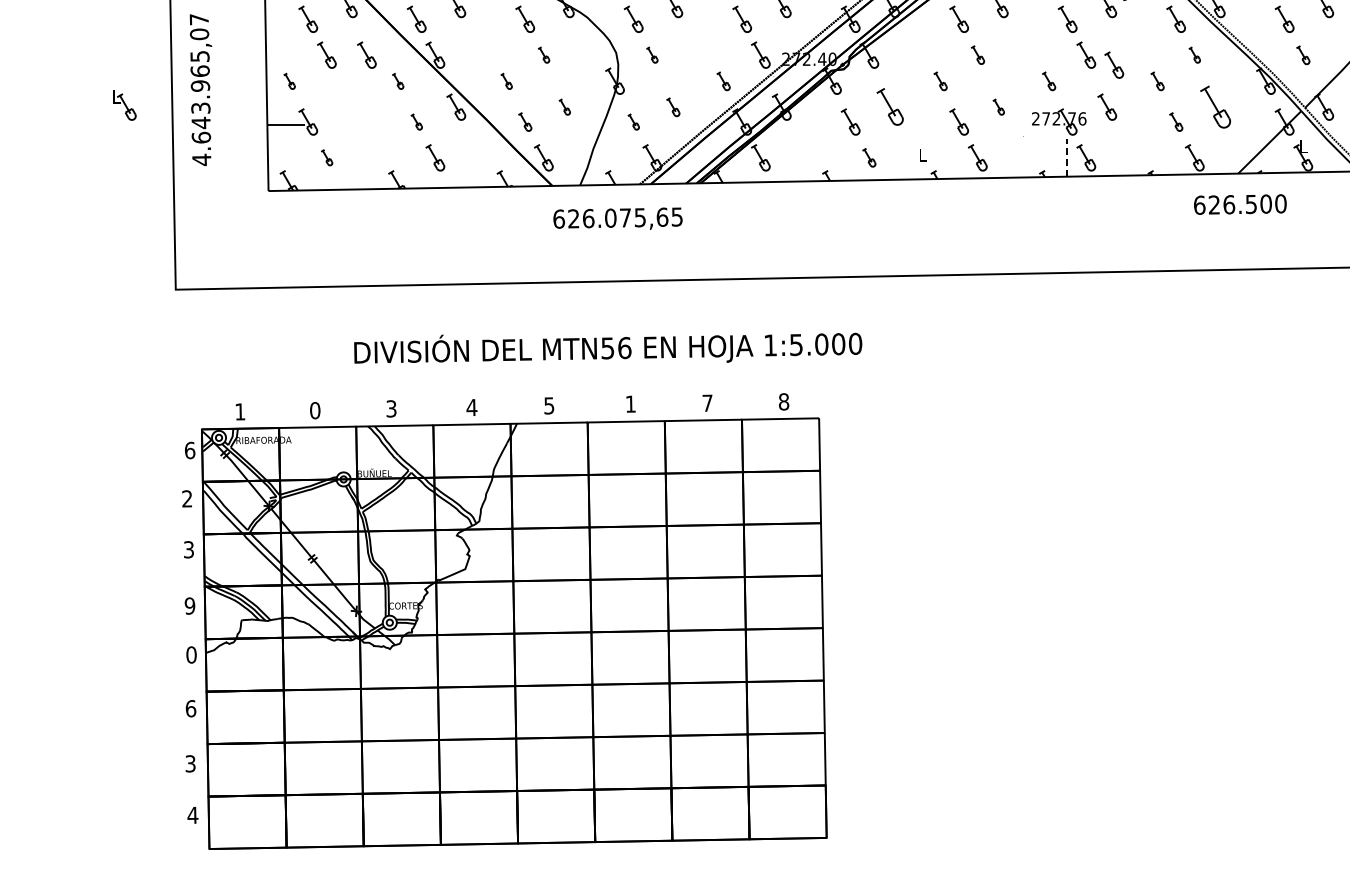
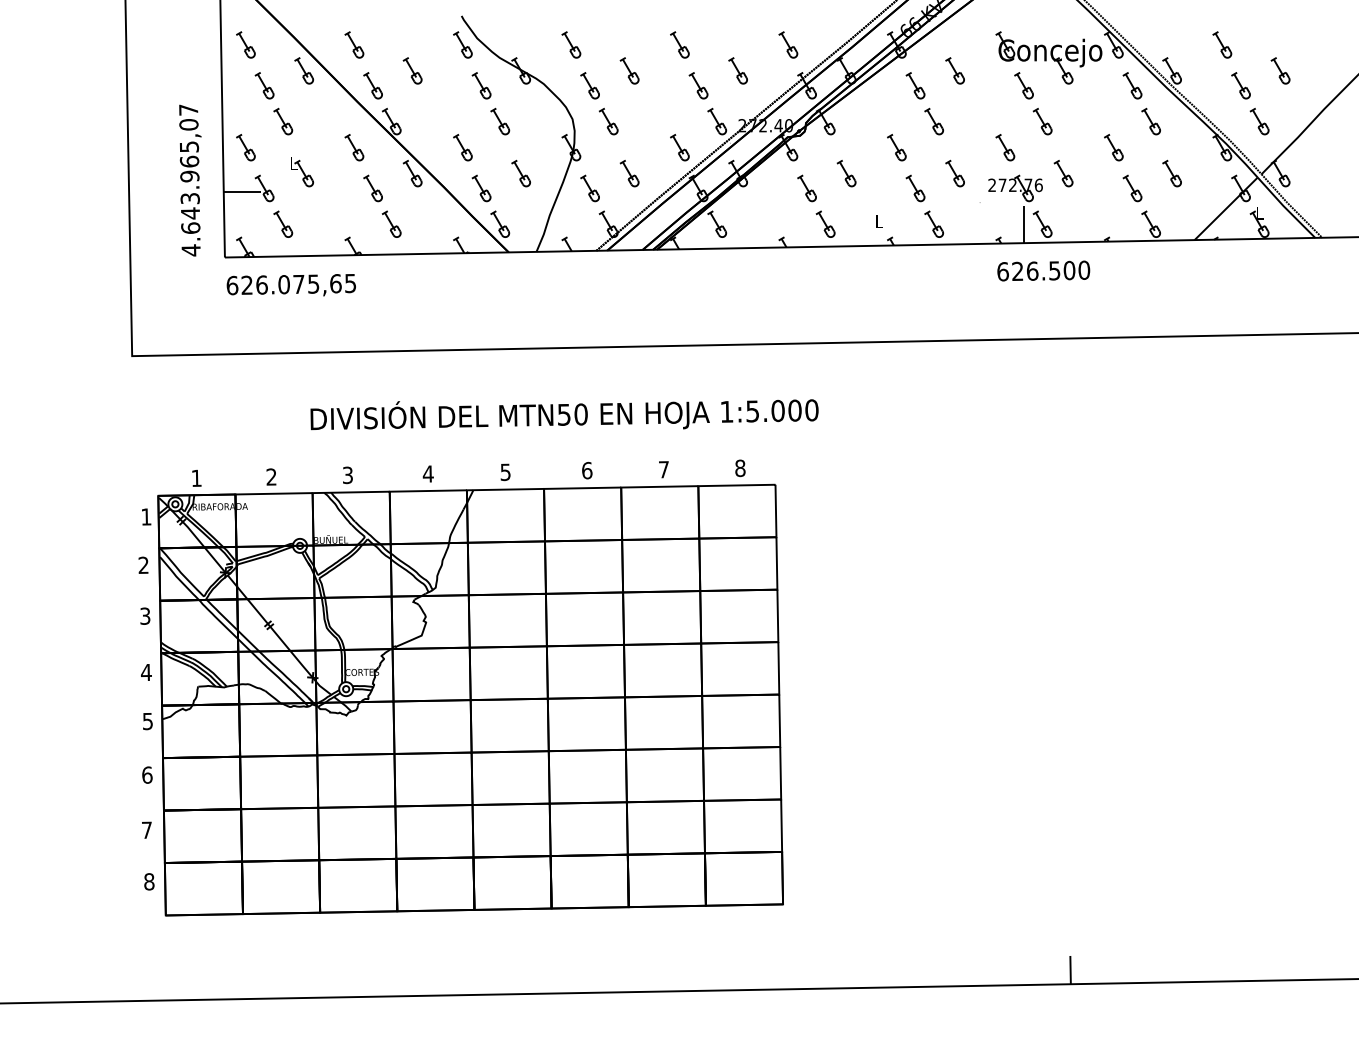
part: (367, 55) -> (323, 121), removed
part: (544, 55) -> (500, 121), size x1.67
part: (652, 55) -> (608, 121), size x1.67
part: (978, 55) -> (934, 121), size x1.43
part: (1194, 55) -> (1150, 121), size x1.67
part: (1303, 55) -> (1259, 121), size x1.43
part: (1114, 65) -> (1070, 131), removed
part: (289, 81) -> (245, 147), size x1.67
part: (398, 81) -> (354, 147), size x1.67
part: (506, 81) -> (462, 147), size x1.67
part: (723, 81) -> (679, 147), size x1.43
part: (940, 81) -> (896, 147), size x1.43
part: (1049, 81) -> (1005, 147), size x1.43
part: (1157, 81) -> (1113, 147), size x1.43
text: (201, 90) -> (190, 180), moved
part: (125, 106) -> (302, 172), moved
part: (564, 107) -> (520, 173), size x1.67
part: (673, 107) -> (629, 173), size x1.43
part: (890, 107) -> (846, 173), size x0.71
part: (998, 107) -> (954, 173), size x1.67
part: (1215, 107) -> (1171, 173), size x0.62
part: (416, 122) -> (372, 188), size x1.67
part: (525, 122) -> (481, 188), size x1.43
part: (633, 122) -> (589, 188), size x1.67
part: (1176, 122) -> (1132, 188), size x1.43
part: (327, 157) -> (283, 223), size x1.67
part: (869, 157) -> (825, 223), size x1.43
line: (1067, 158) -> (1023, 224), dashed -> solid
text: (1240, 204) -> (1043, 270), moved
text: (617, 219) -> (290, 285), moved
text: (624, 348) -> (580, 414), MTN56 -> MTN50
text: (631, 404) -> (587, 470), 1 -> 6
text: (315, 410) -> (271, 476), 0 -> 2
text: (190, 450) -> (146, 516), 6 -> 1
text: (190, 606) -> (146, 672), 9 -> 4
text: (191, 655) -> (147, 721), 0 -> 5
text: (190, 764) -> (146, 830), 3 -> 7
text: (192, 815) -> (148, 881), 4 -> 8

